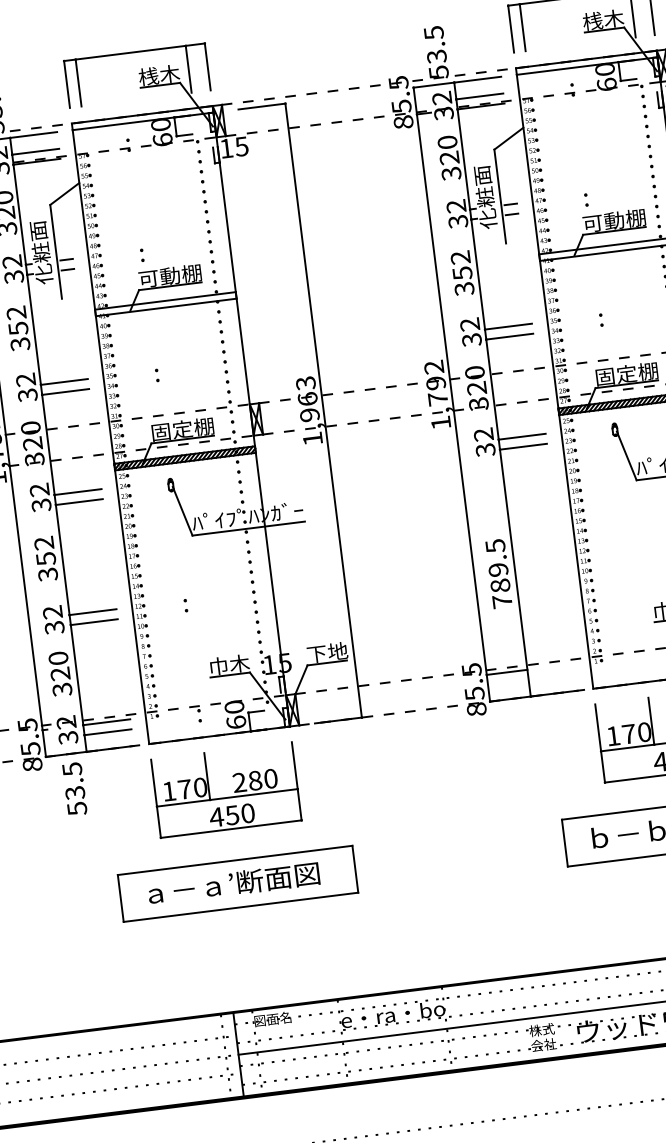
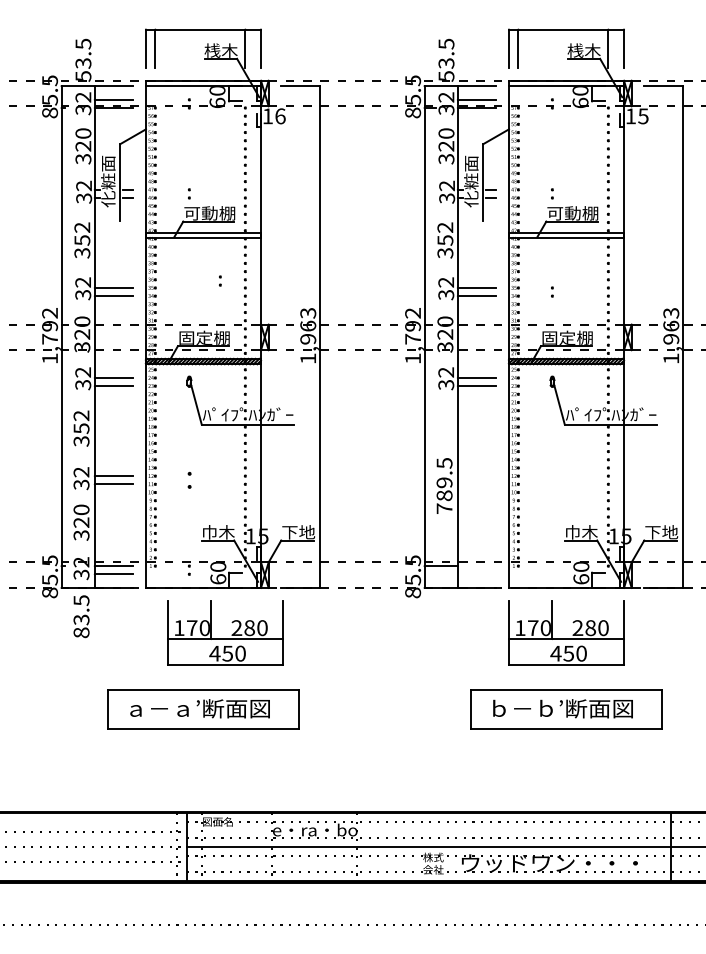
text: (241, 146) -> (280, 116), 15 -> 16
line: (156, 372) -> (220, 278), moved
part: (184, 604) -> (188, 479), size x1.6
part: (226, 789) -> (225, 632), moved
text: (77, 808) -> (81, 632), 53.5 -> 83.5

